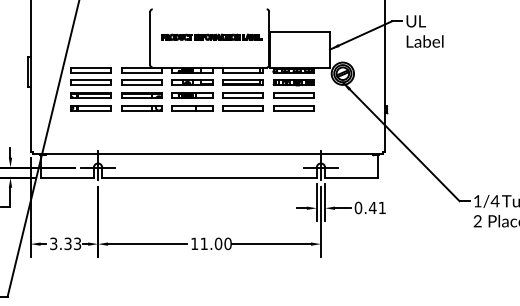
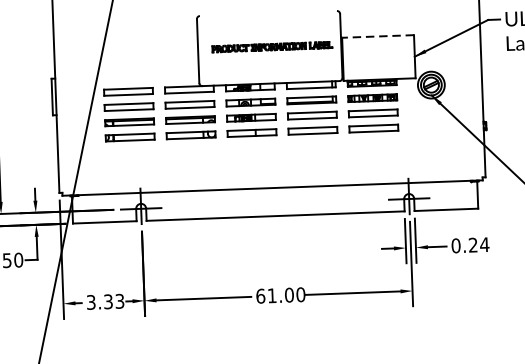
line: (300, 31) -> (378, 36), solid -> dashed
text: (377, 207) -> (478, 244), 0.41 -> 0.24
text: (194, 243) -> (260, 295), 11.00 -> 61.00

